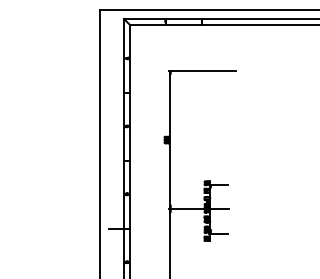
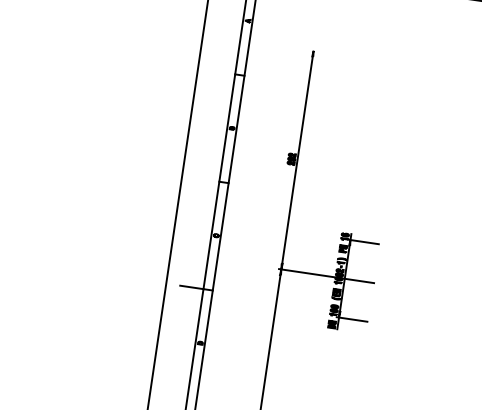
line: (202, 70) -> (364, 57), removed

